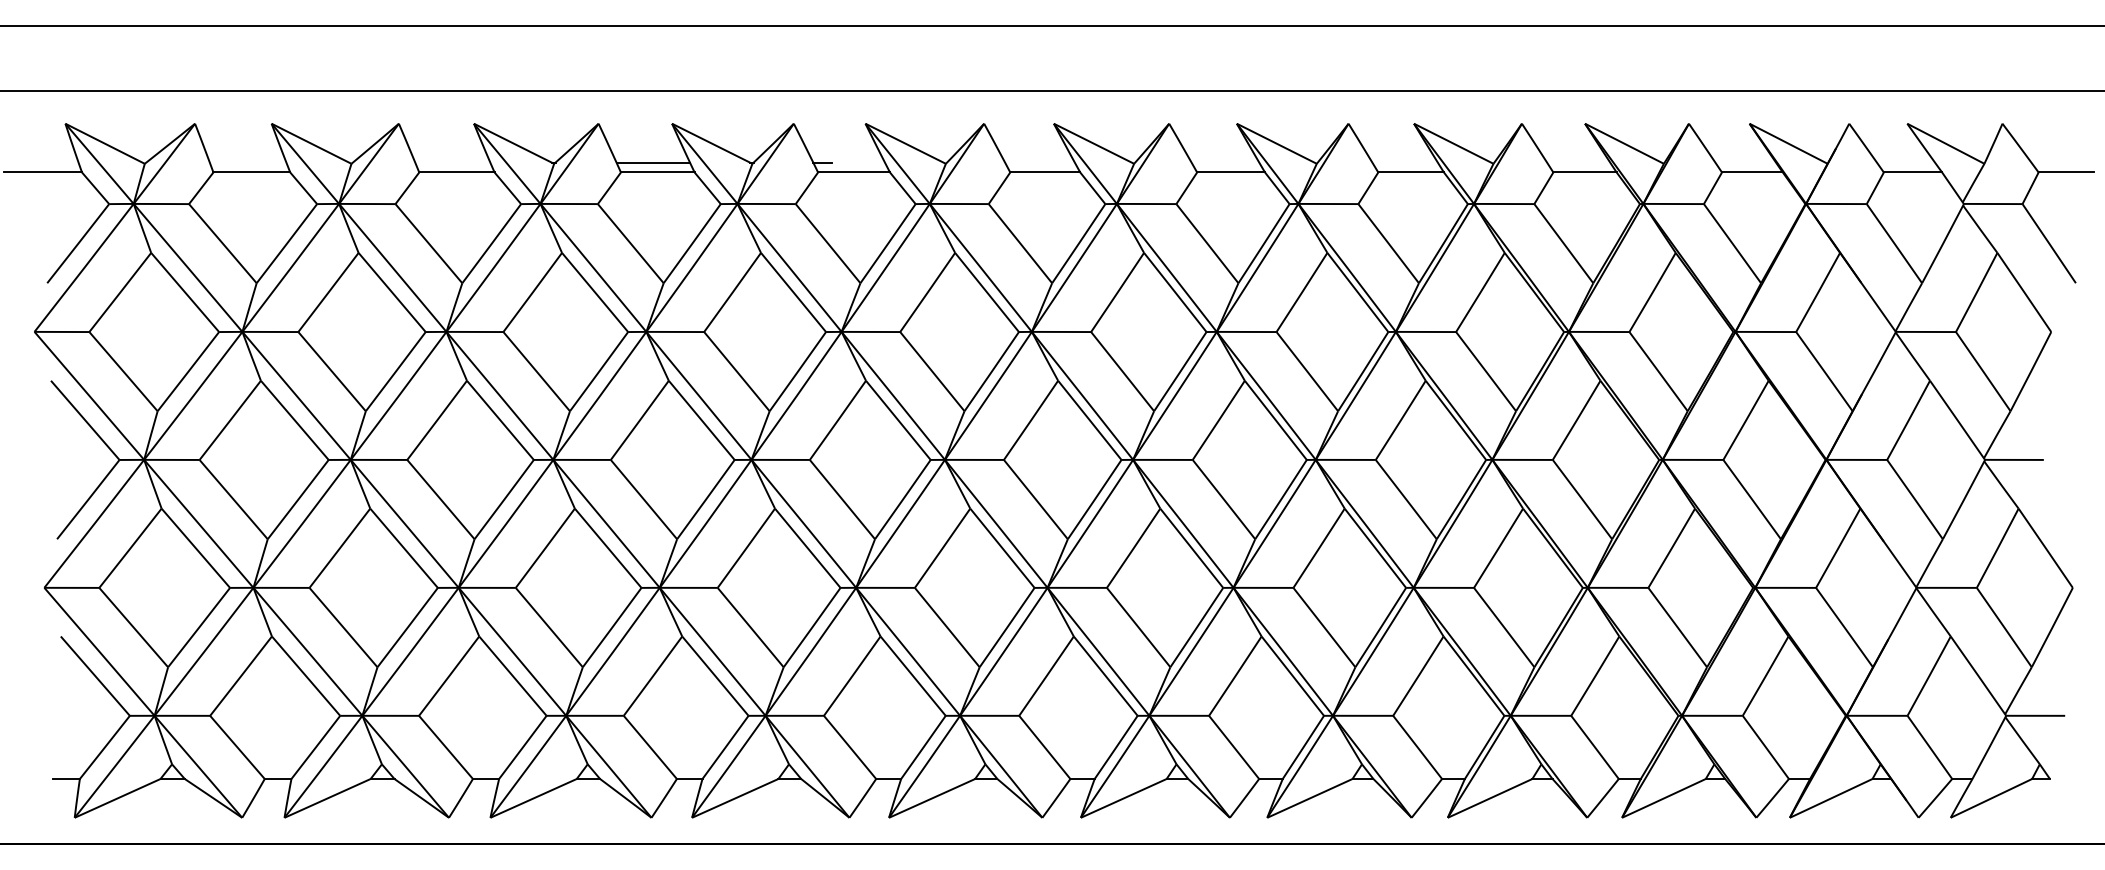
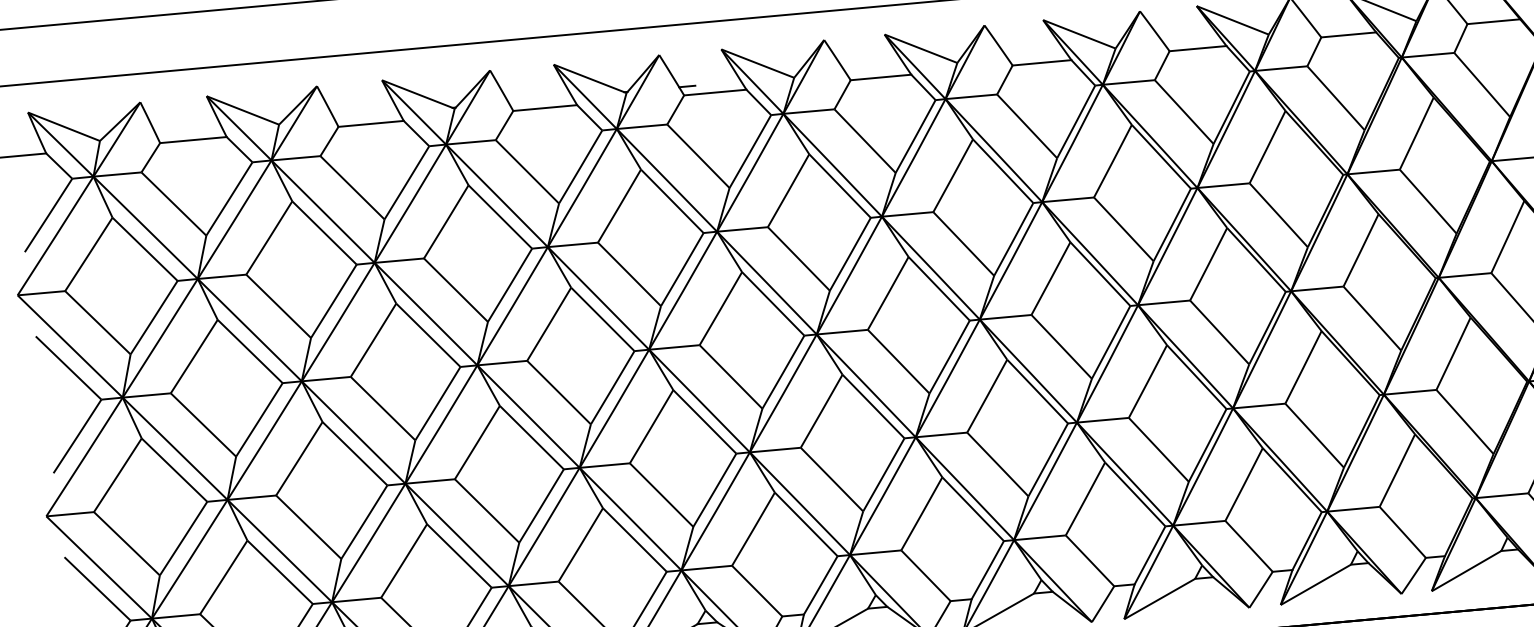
line: (652, 162) -> (539, 99), removed

